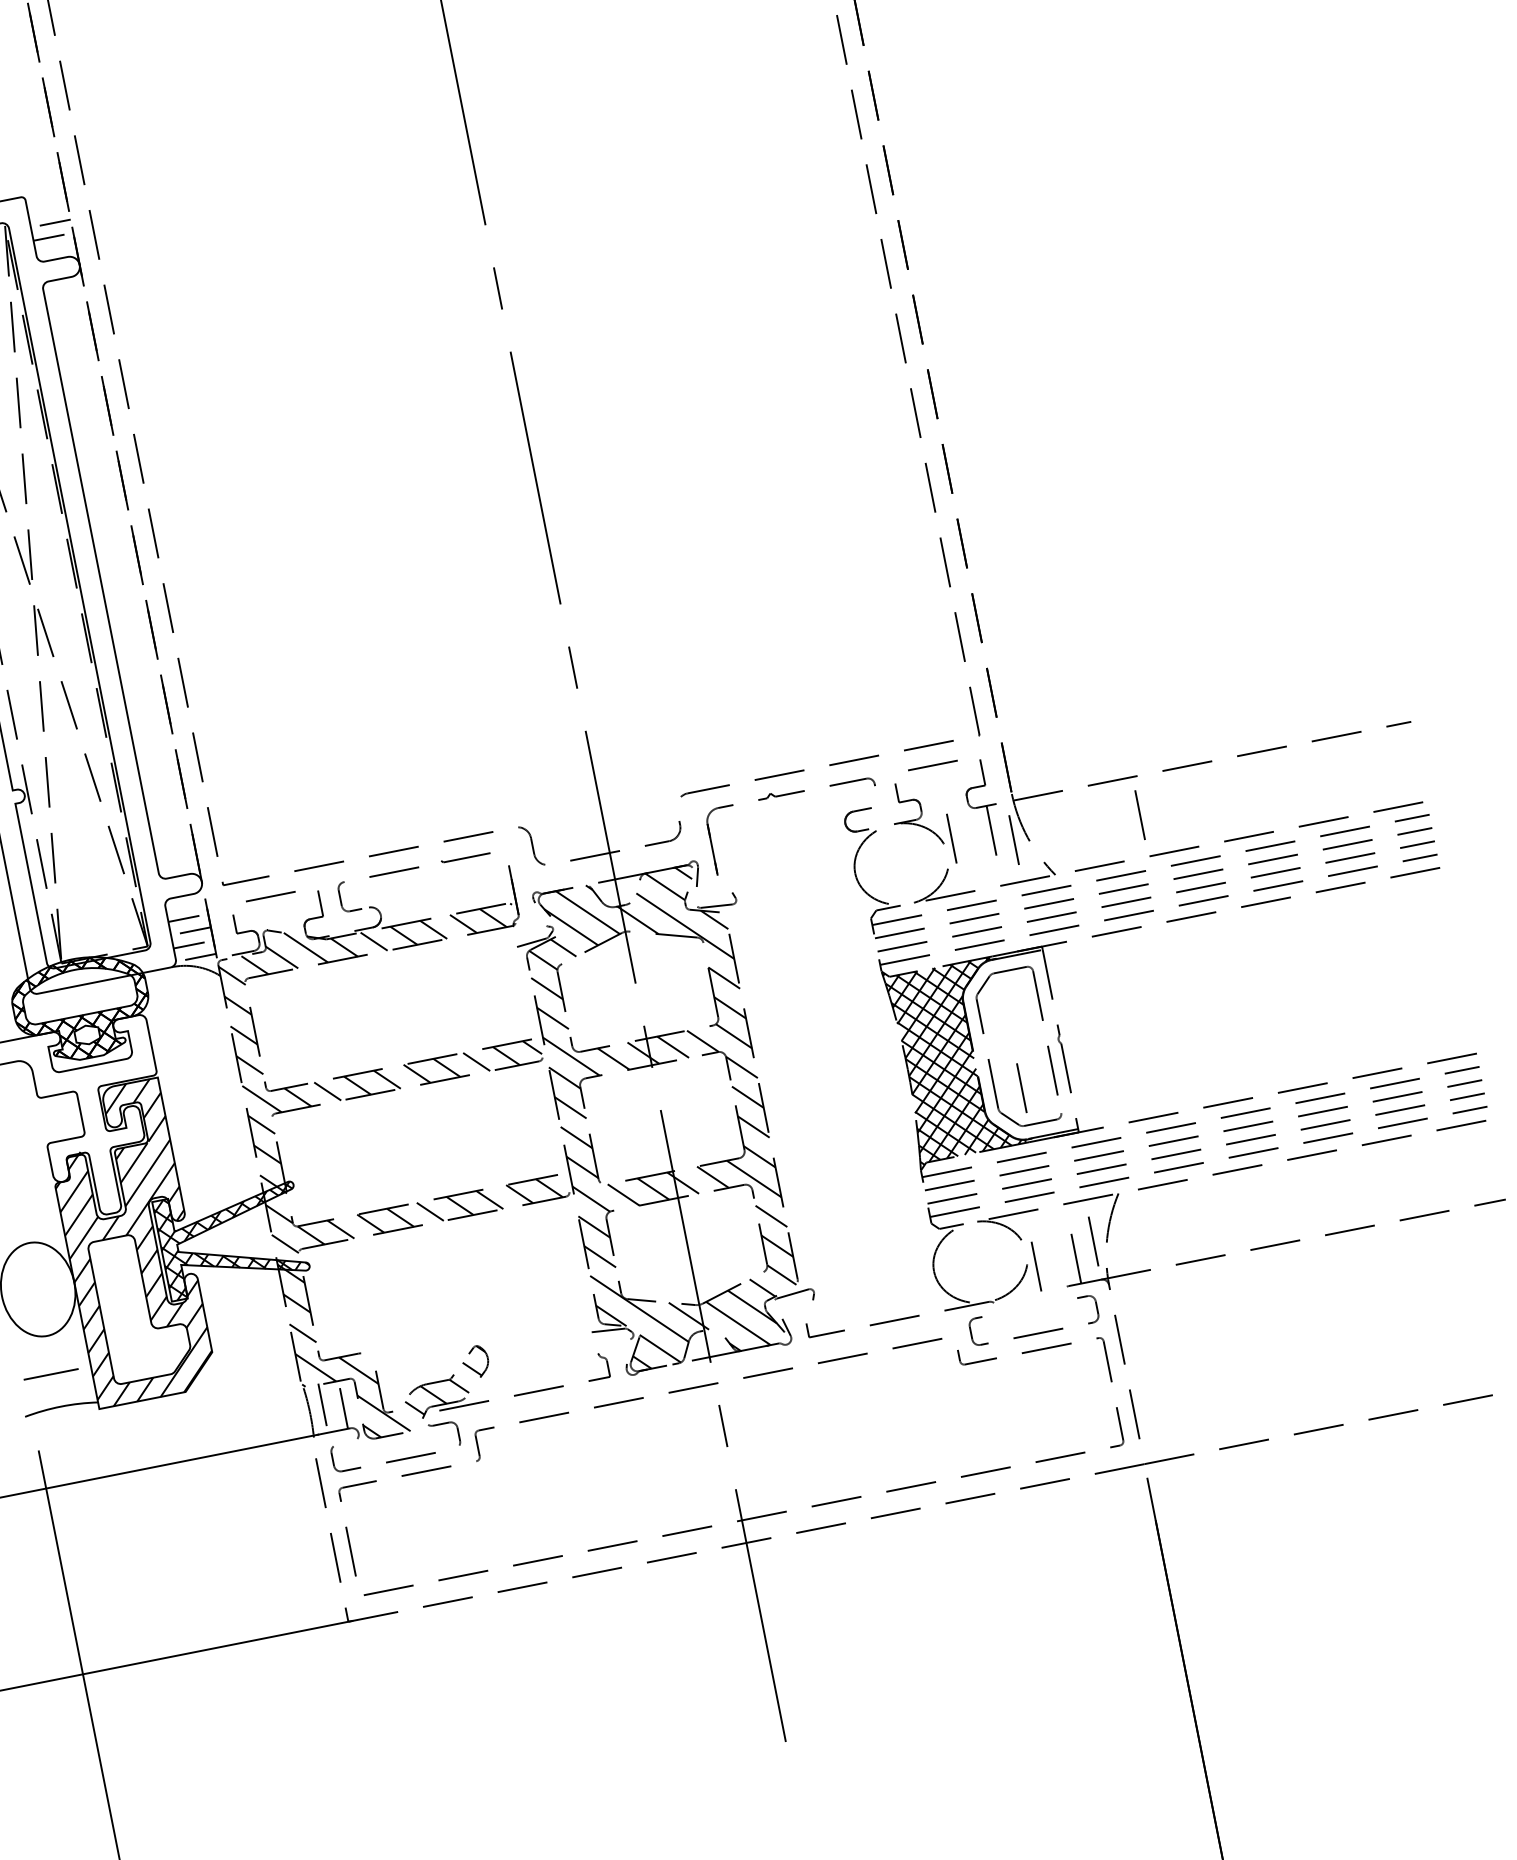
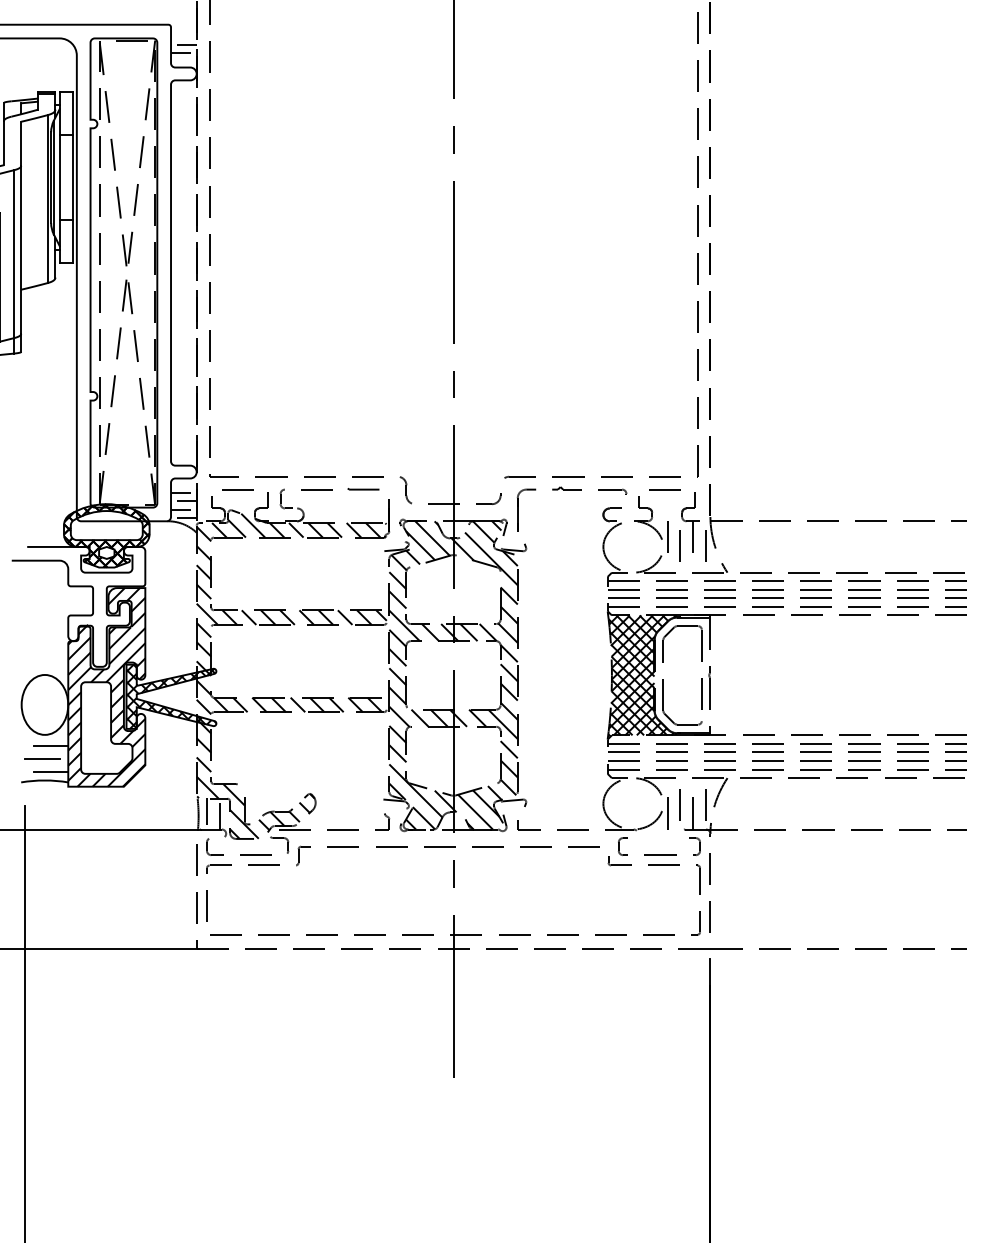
line: (1138, 814) -> (679, 545), moved
line: (1020, 1087) -> (679, 804), moved
line: (61, 1351) -> (51, 746), added
line: (69, 1392) -> (51, 772), added

